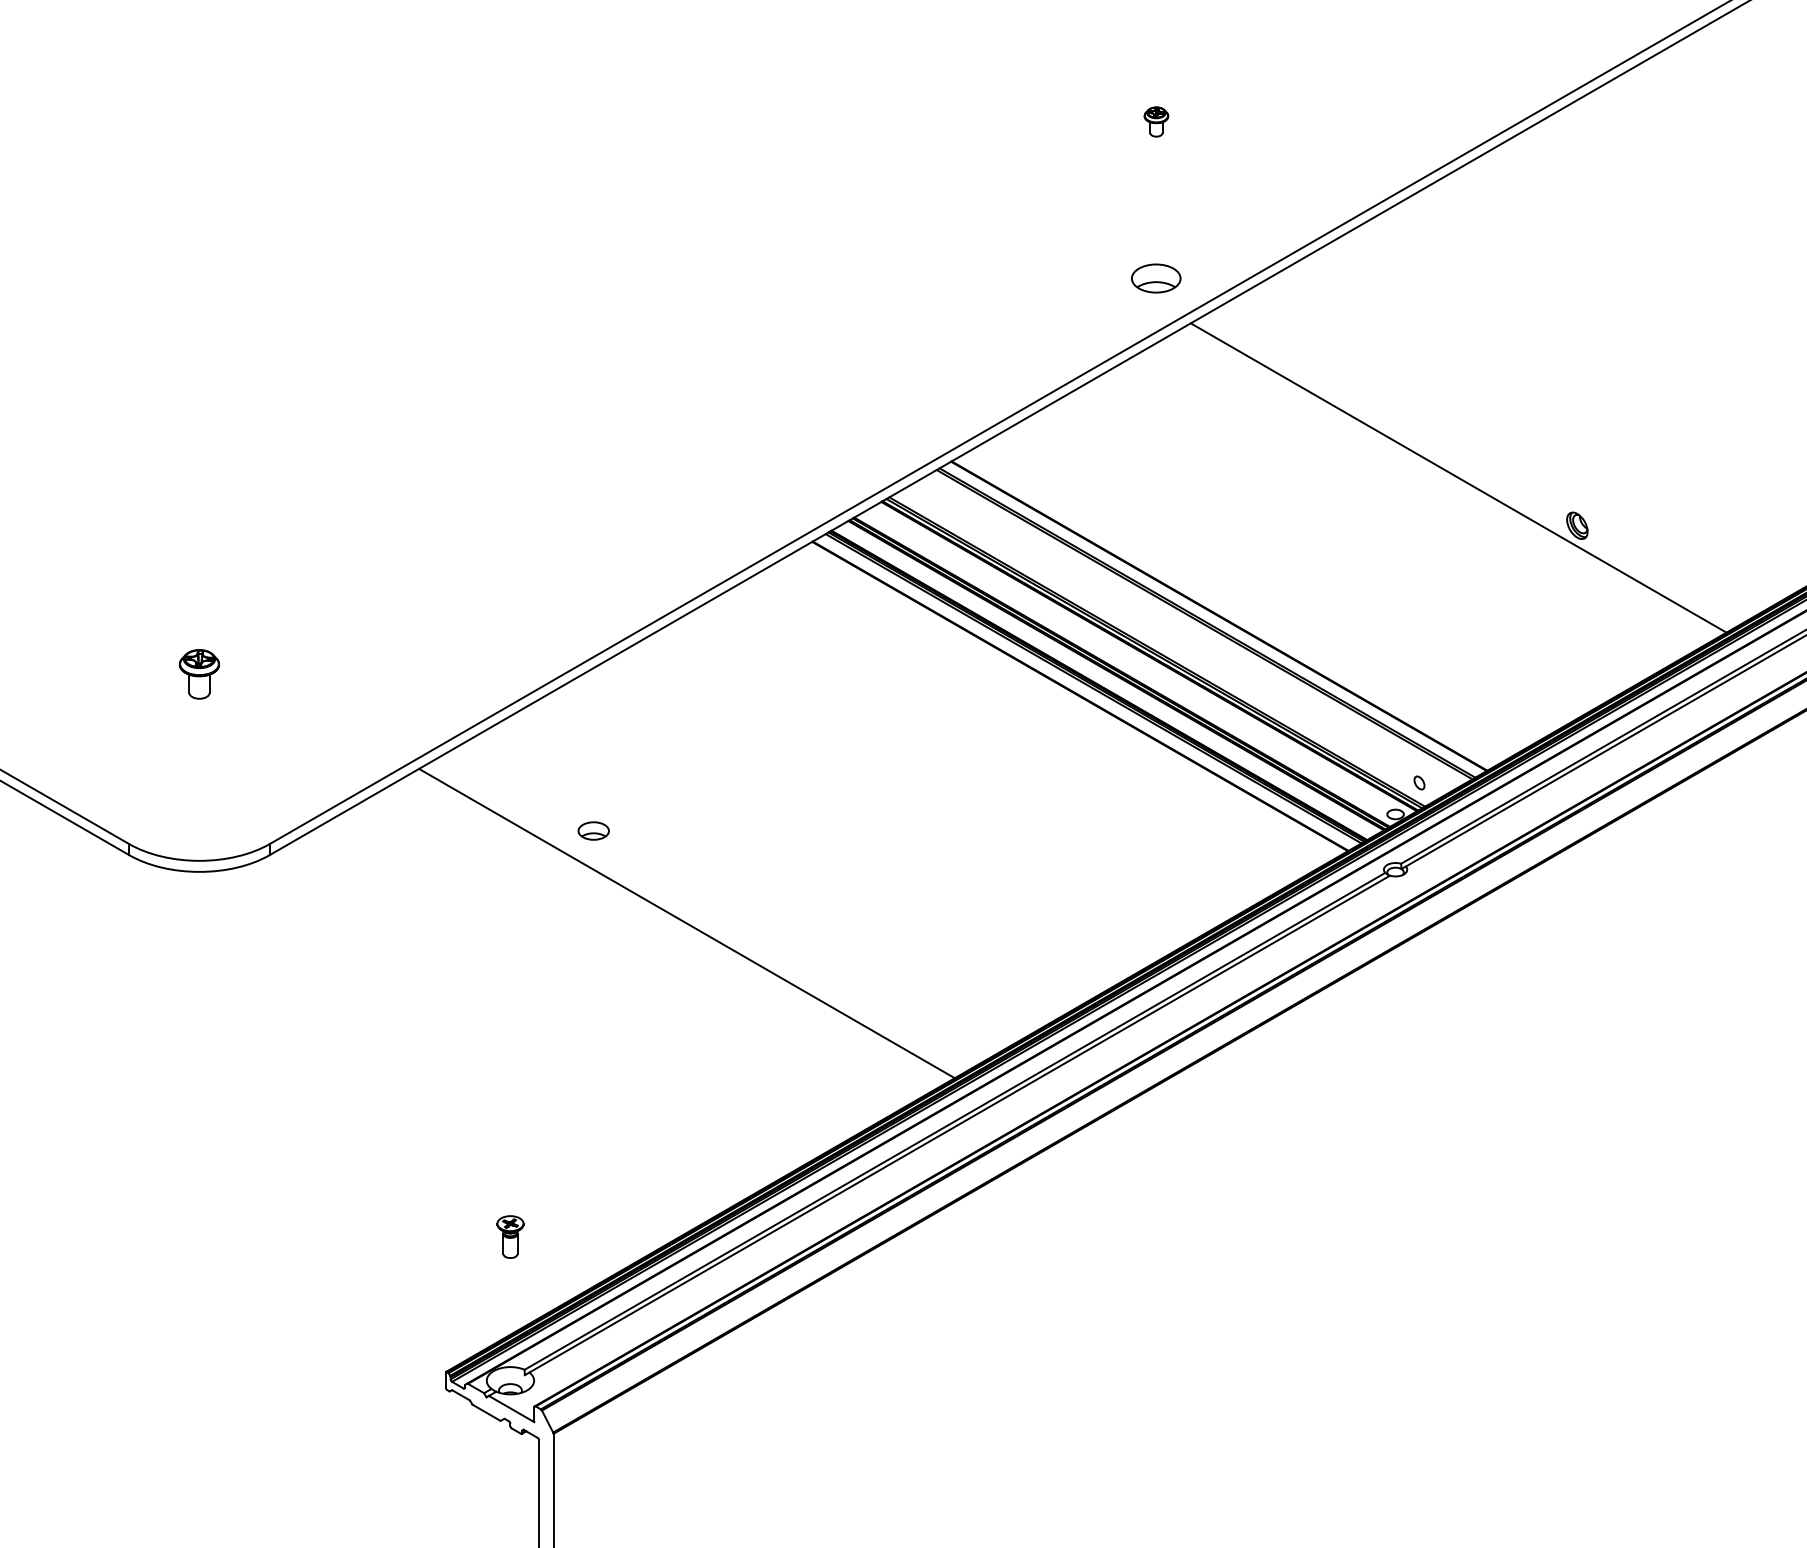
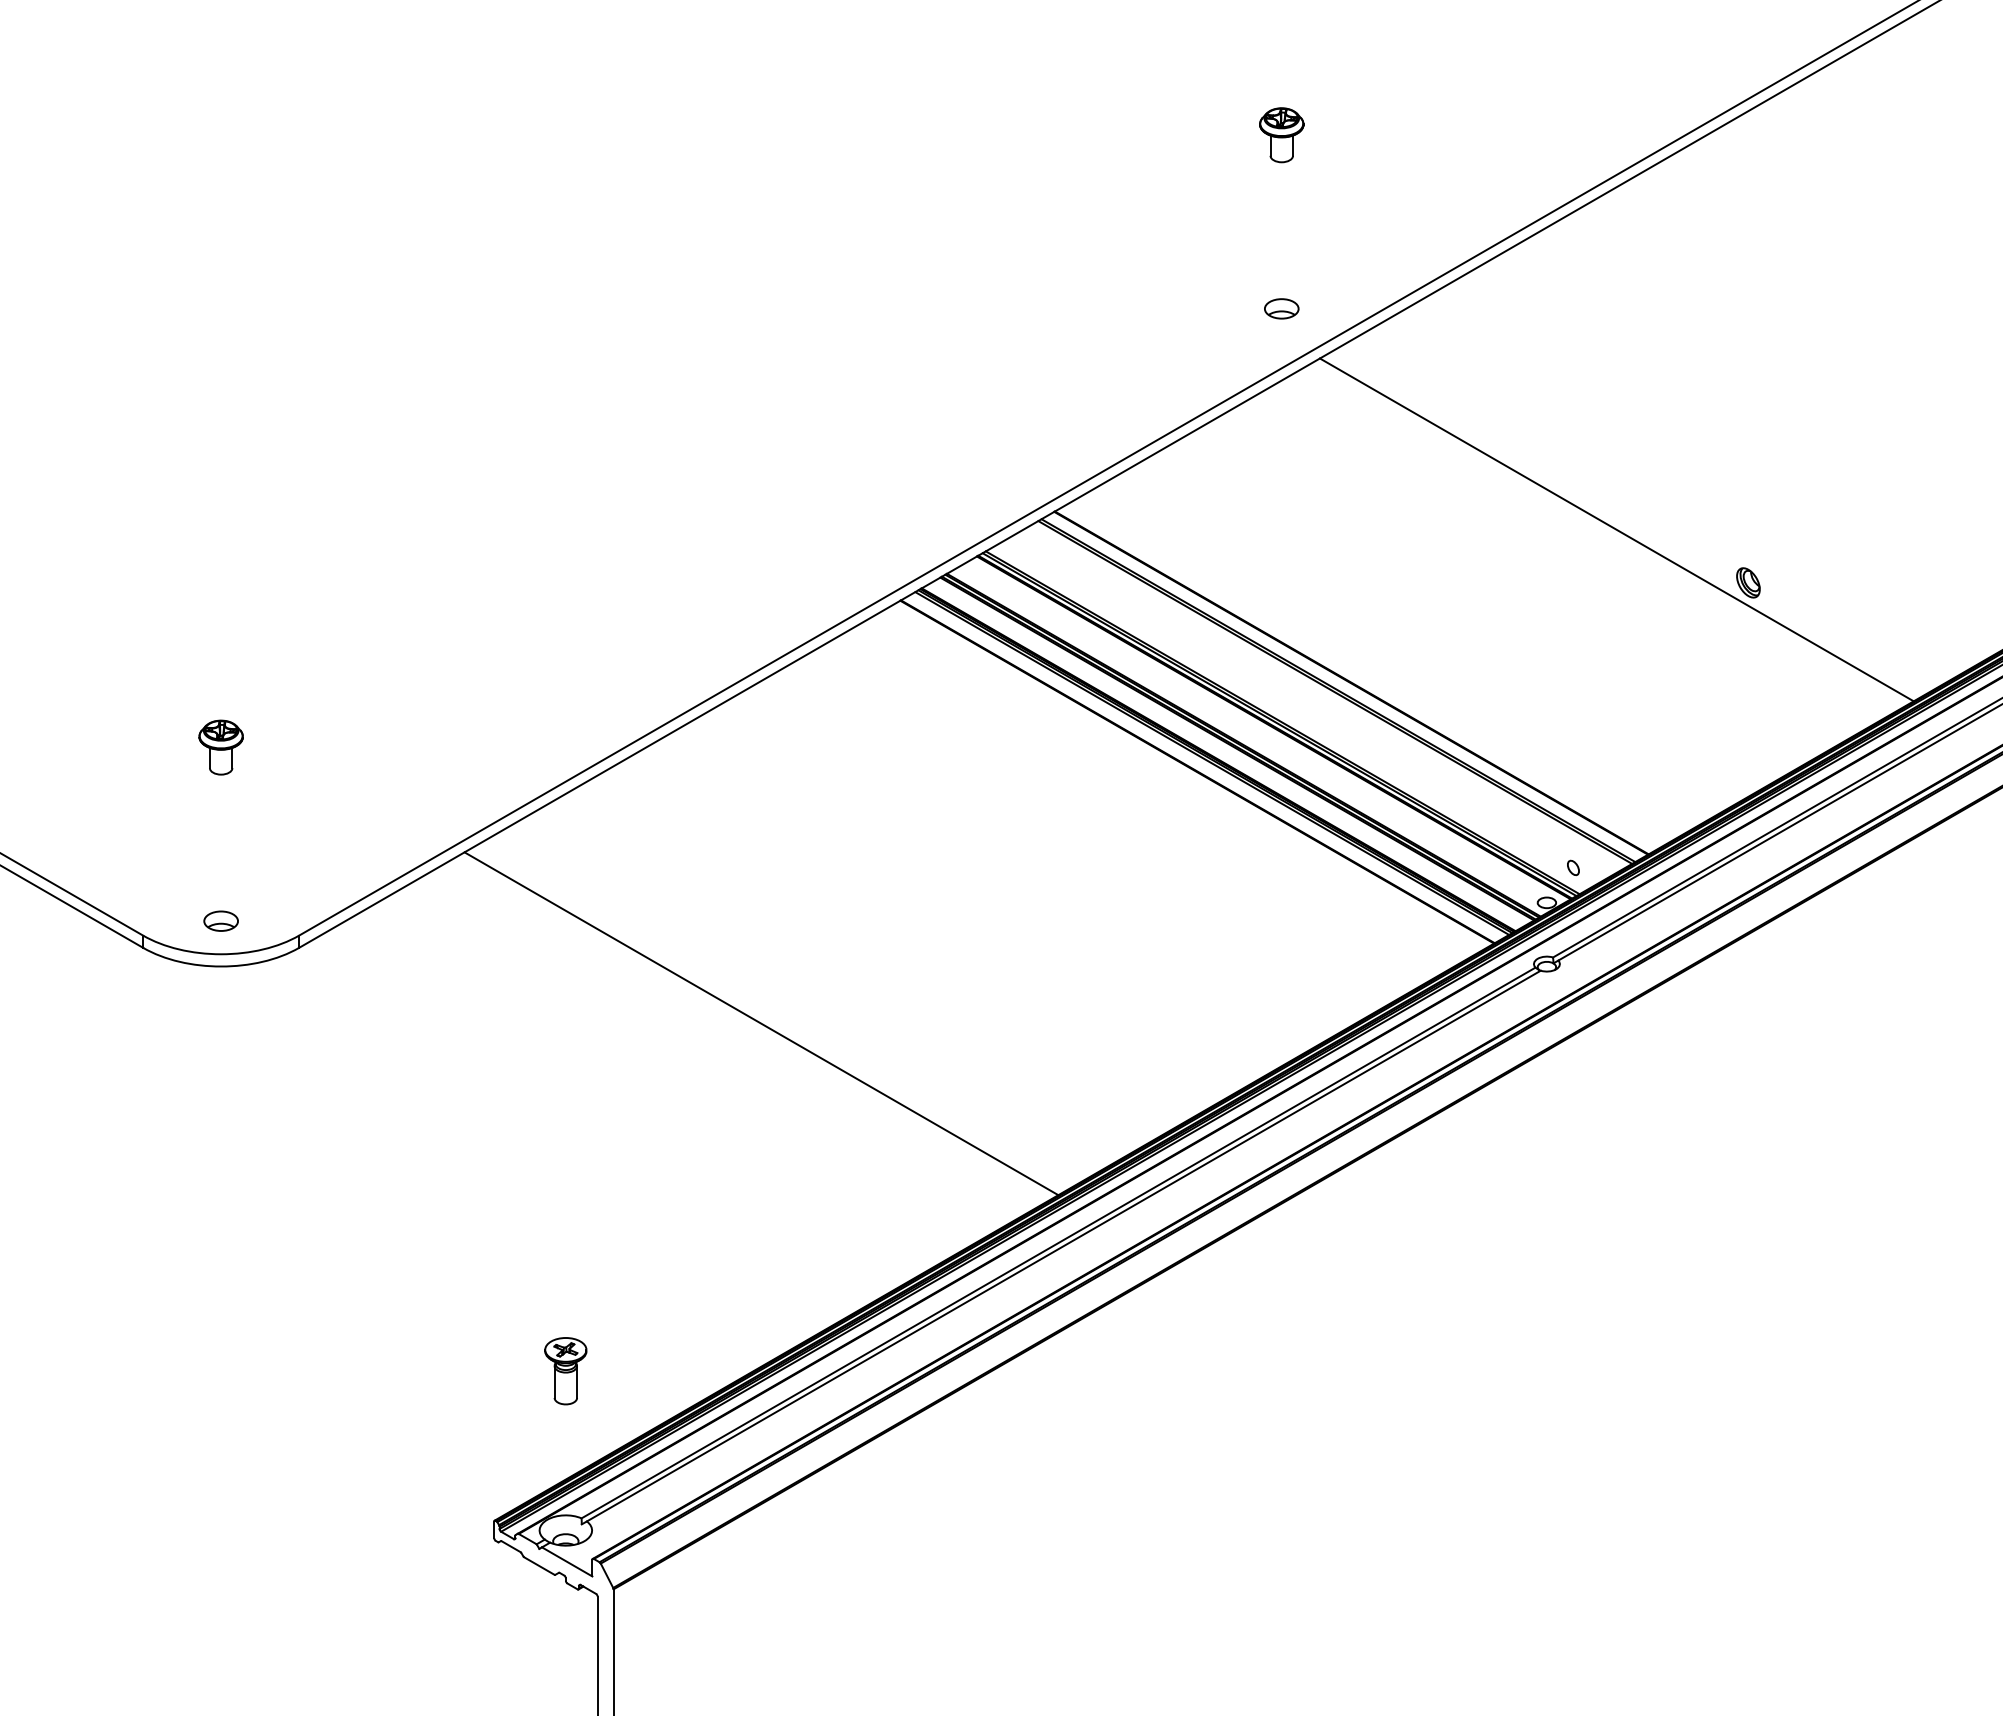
part: (1156, 122) -> (1281, 135), size x1.67
part: (1156, 278) -> (1281, 308), size x0.62
part: (593, 830) -> (220, 920), moved
part: (510, 1237) -> (565, 1371), size x1.43

